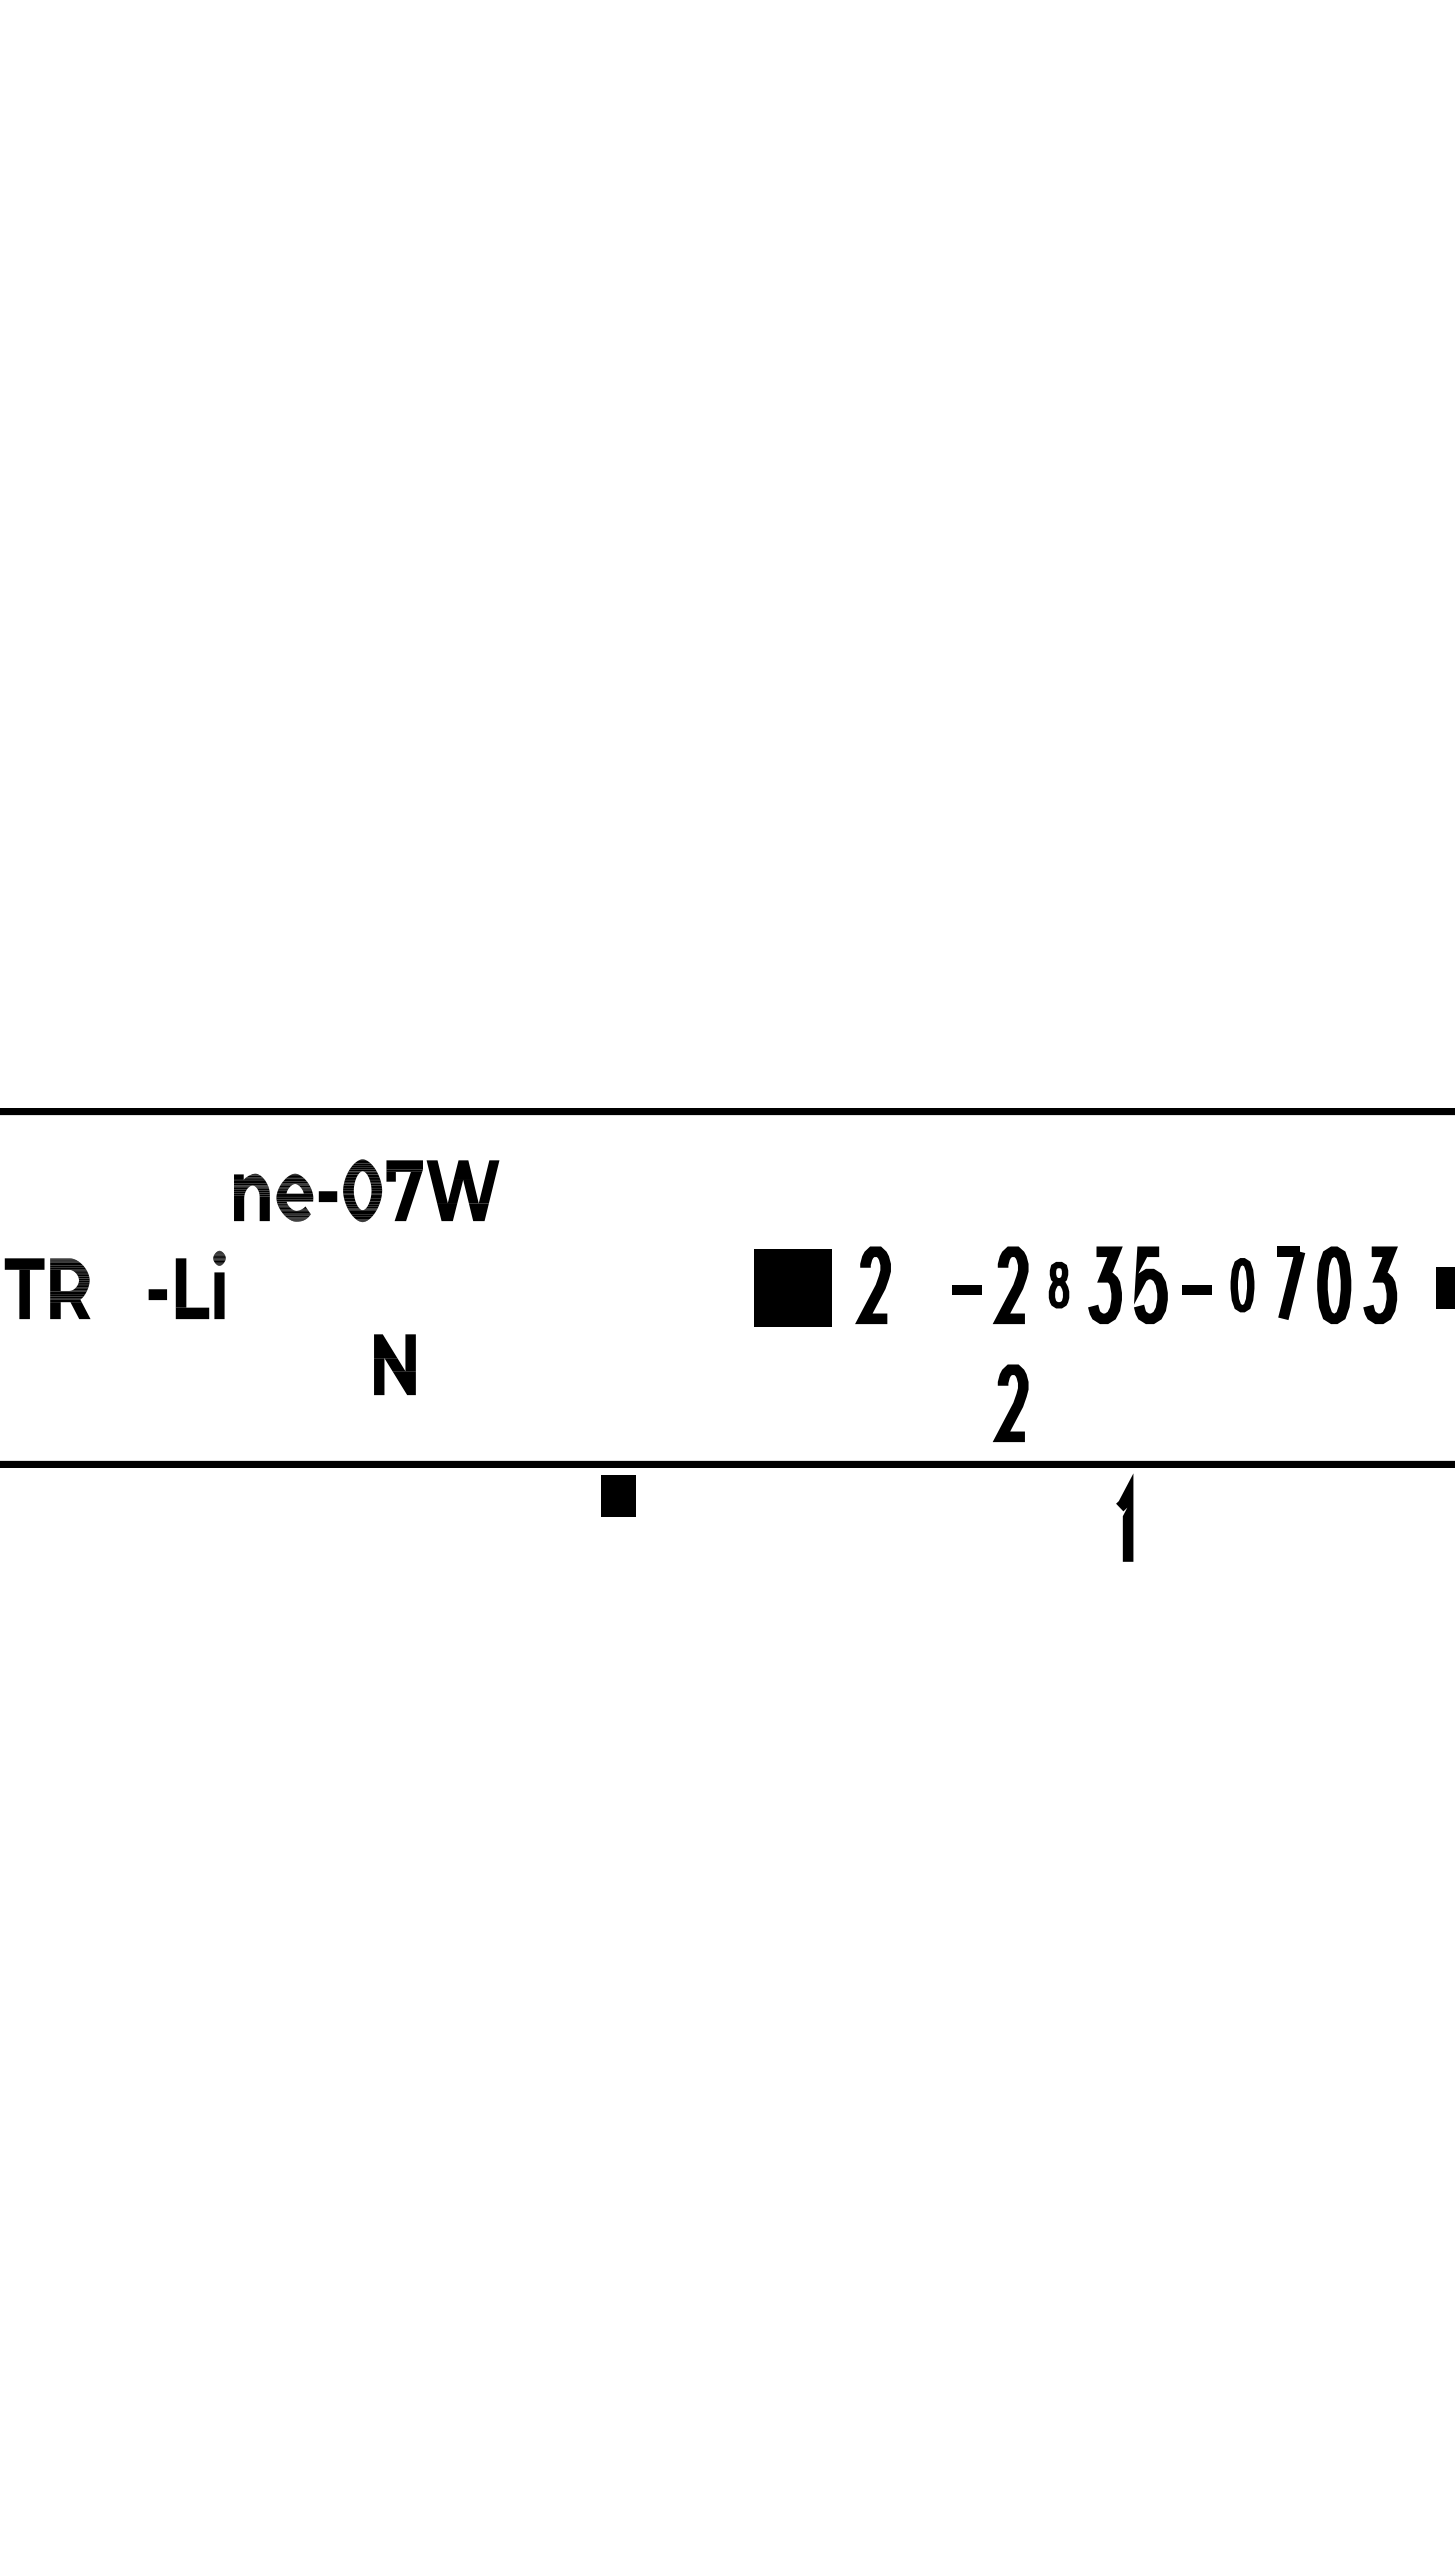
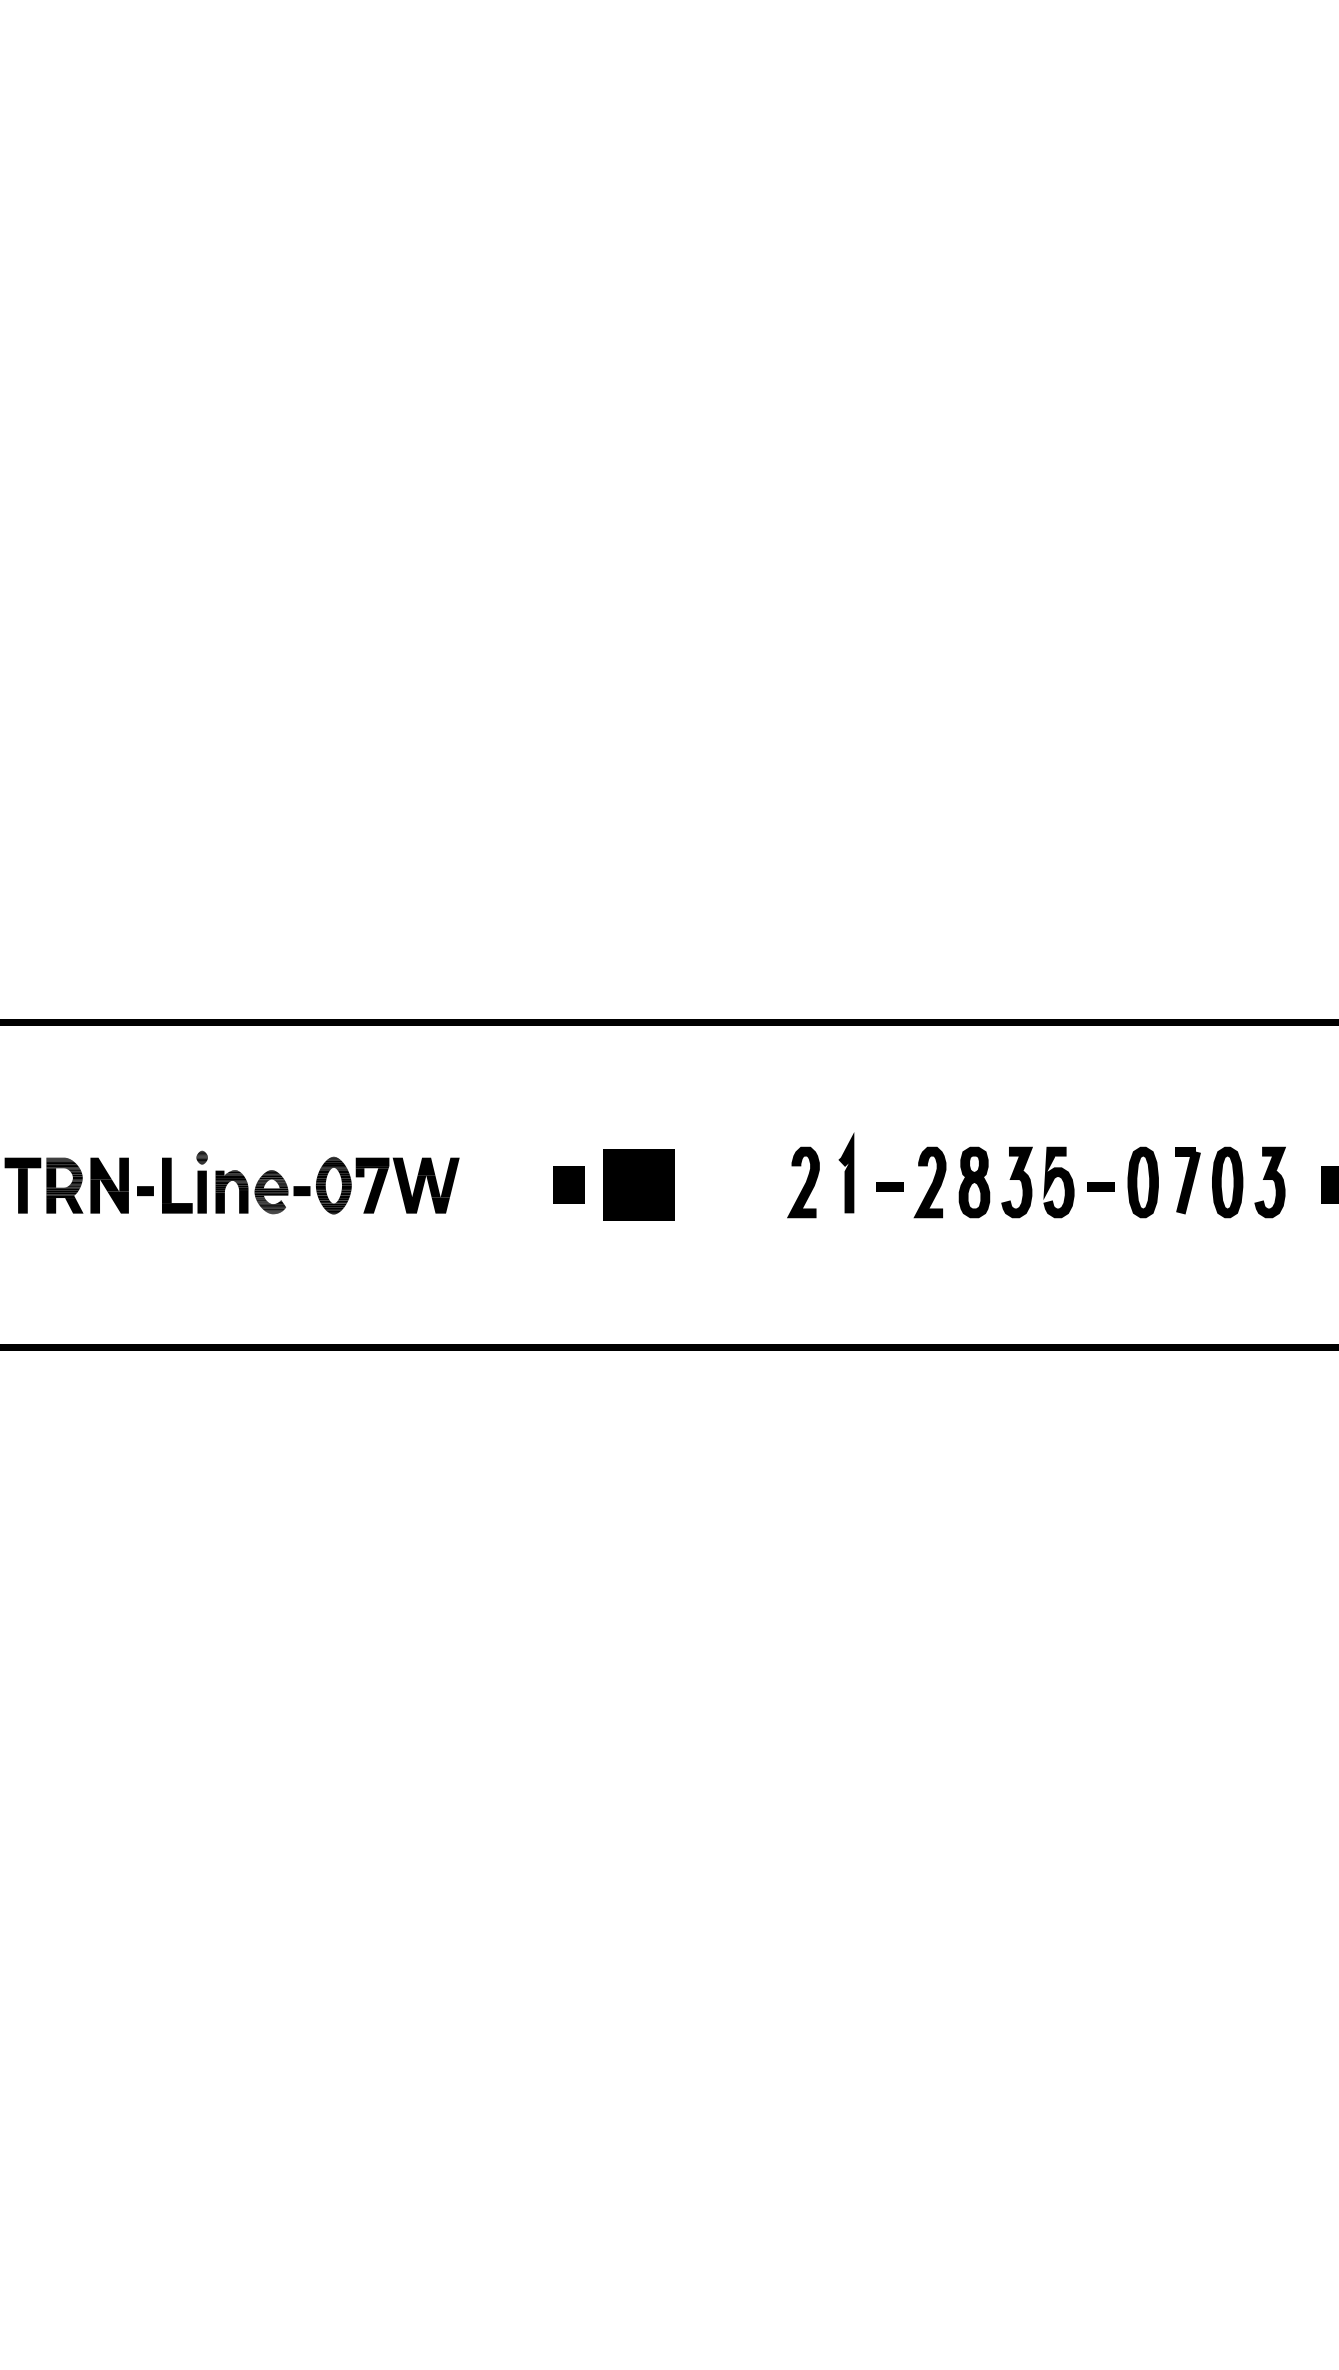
part: (366, 1190) -> (337, 1185), moved
part: (1058, 1284) -> (973, 1181), size x1.67
part: (1242, 1284) -> (1143, 1181), size x1.43
part: (792, 1287) -> (638, 1184), moved
part: (394, 1364) -> (109, 1185), moved
curve: (1012, 1404) -> (931, 1292), removed
line: (618, 1495) -> (569, 1184), moved
line: (1124, 1517) -> (846, 1172), moved

